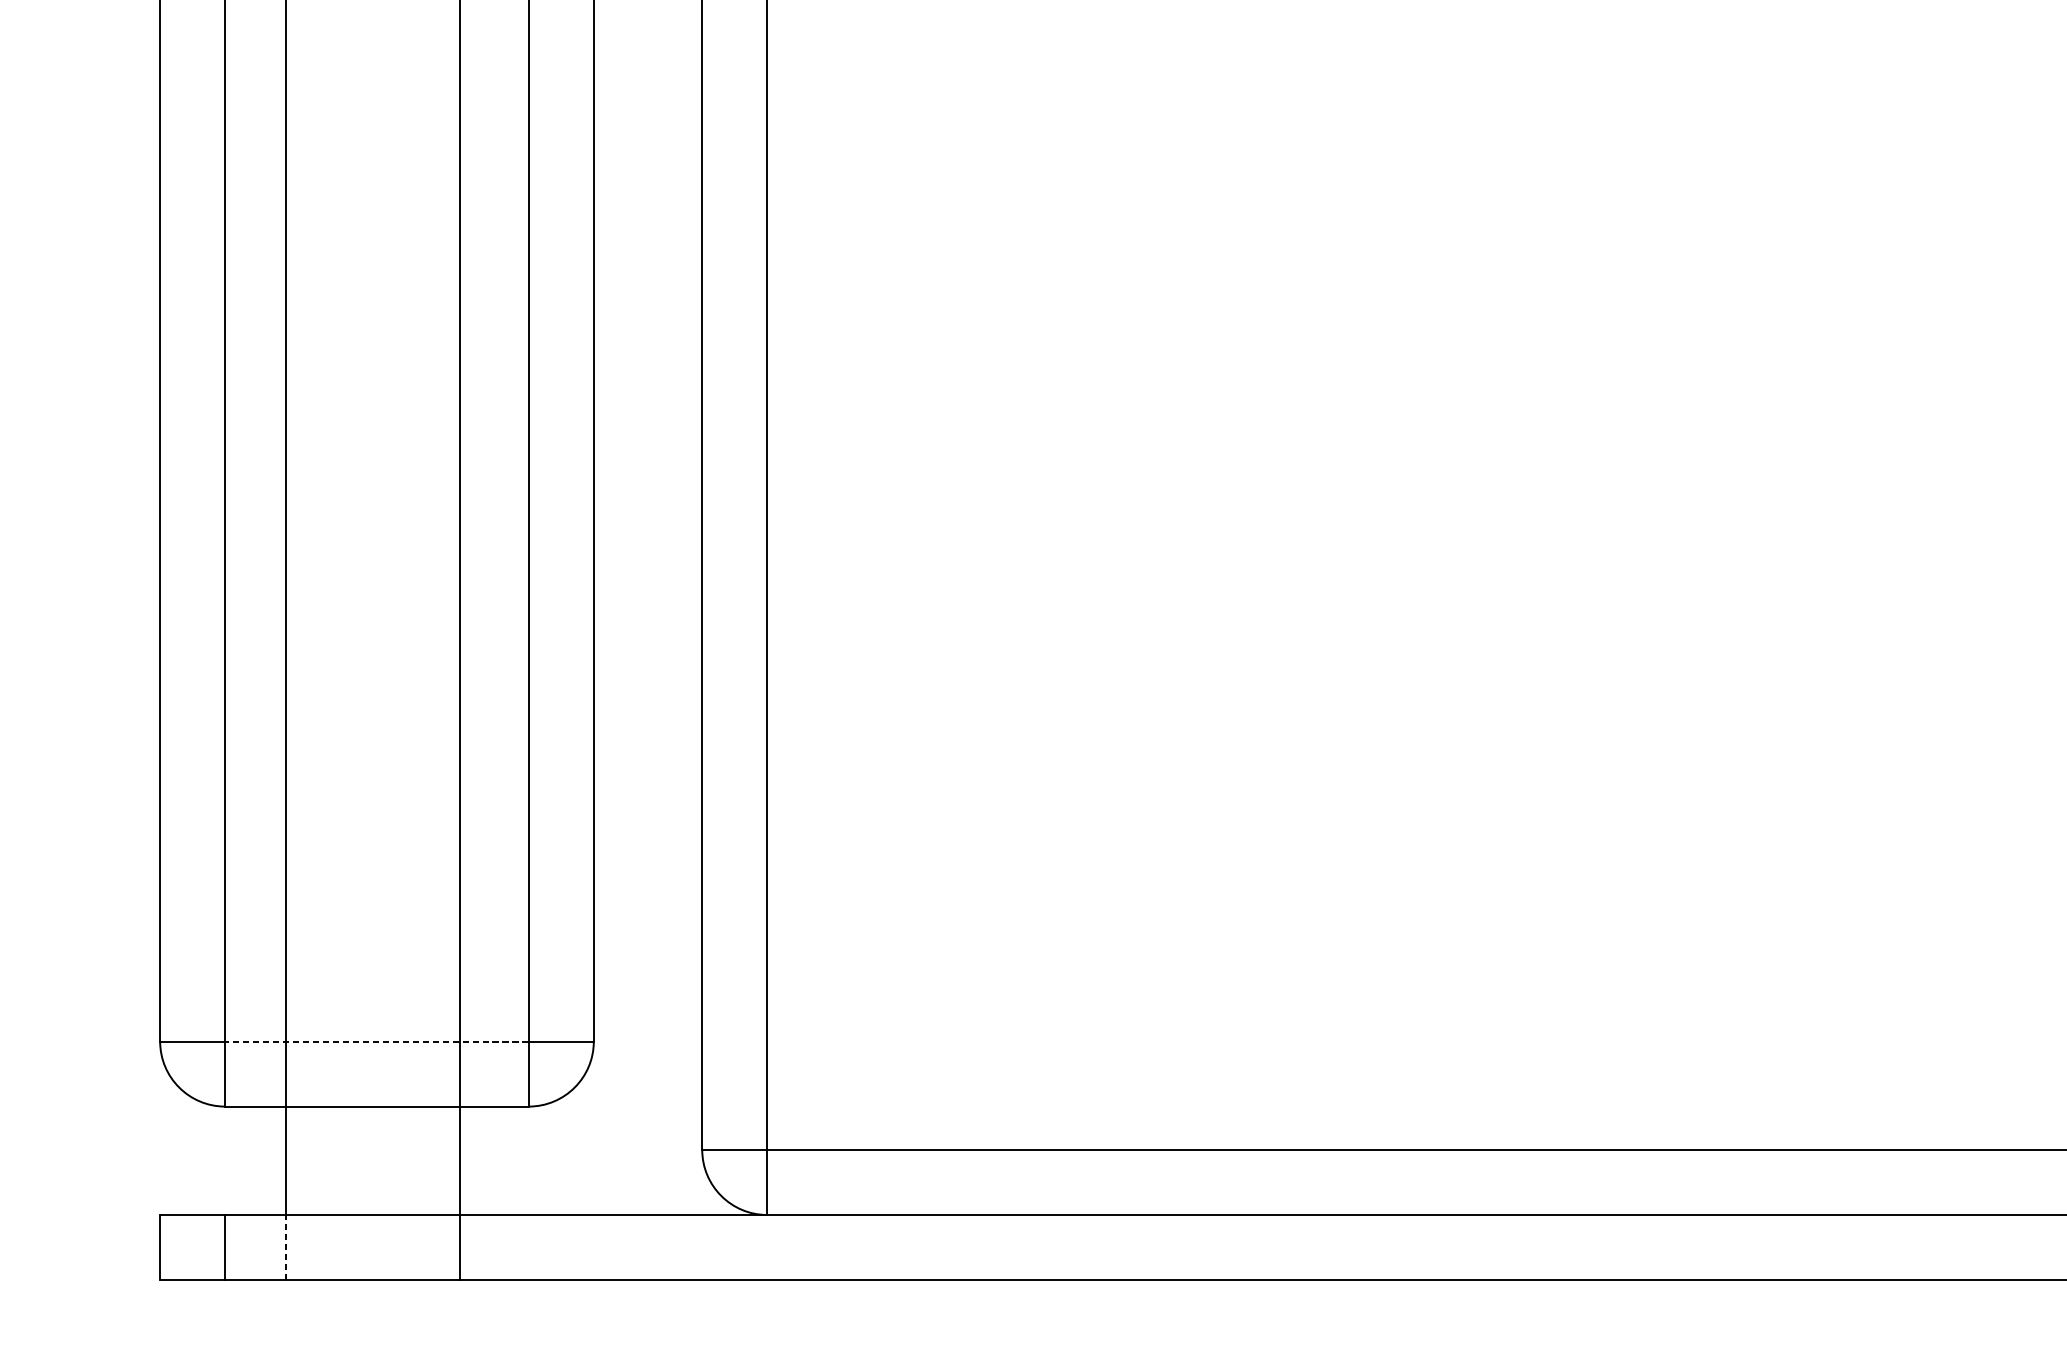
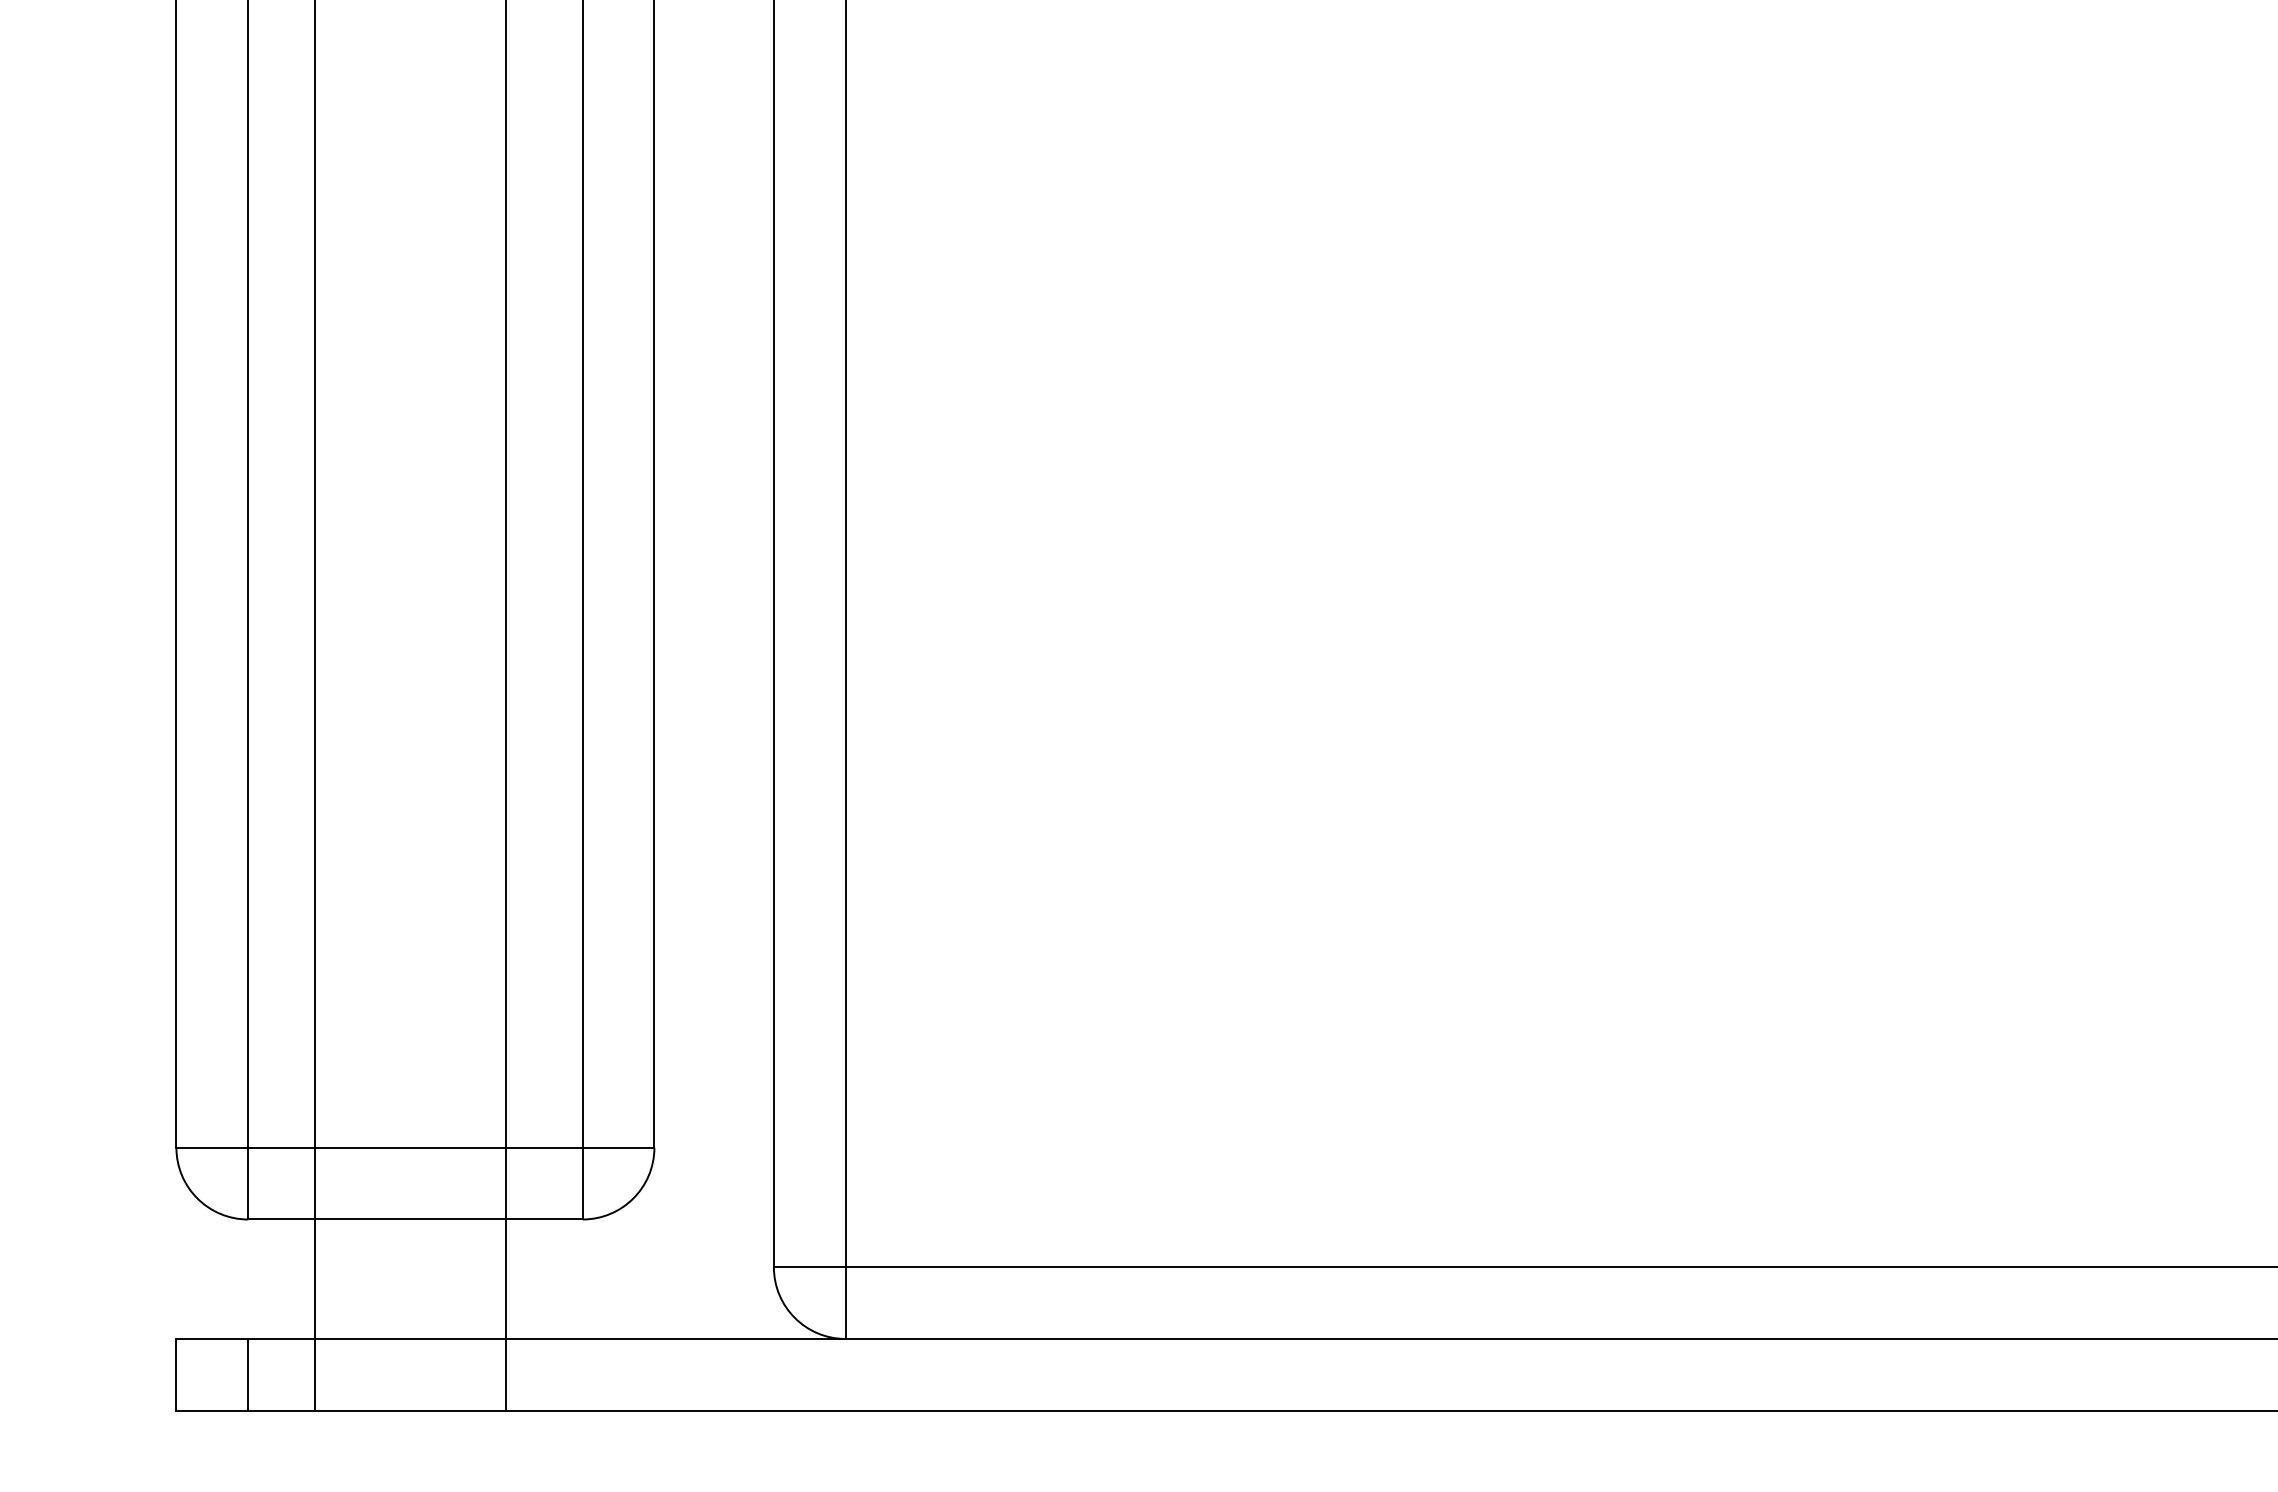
line: (376, 1041) -> (414, 1147), dashed -> solid
line: (286, 1247) -> (315, 1374), dashed -> solid

